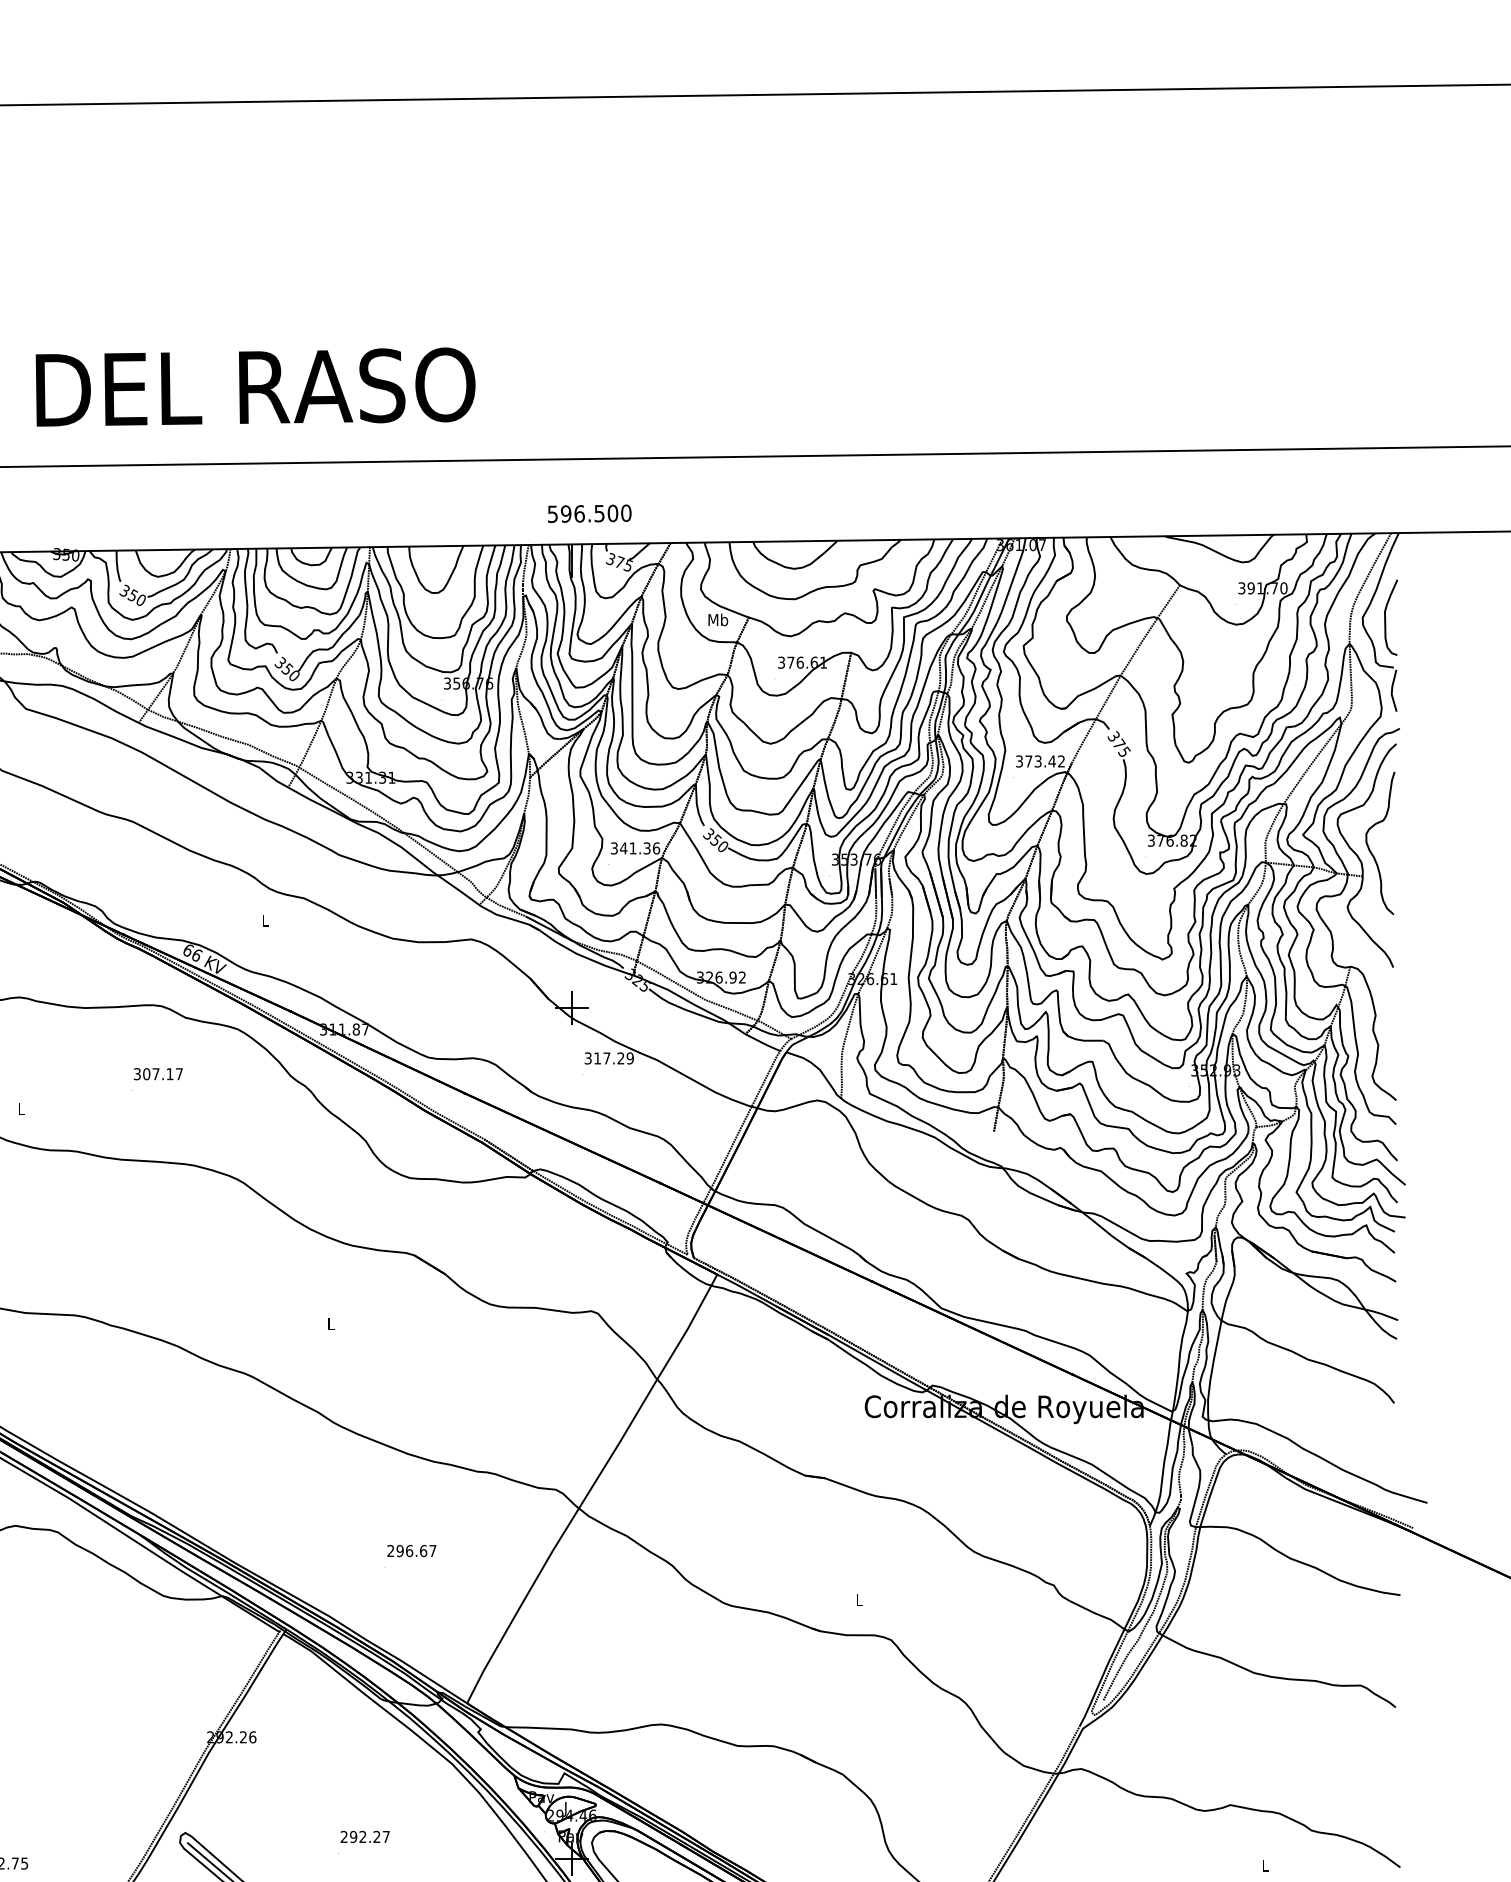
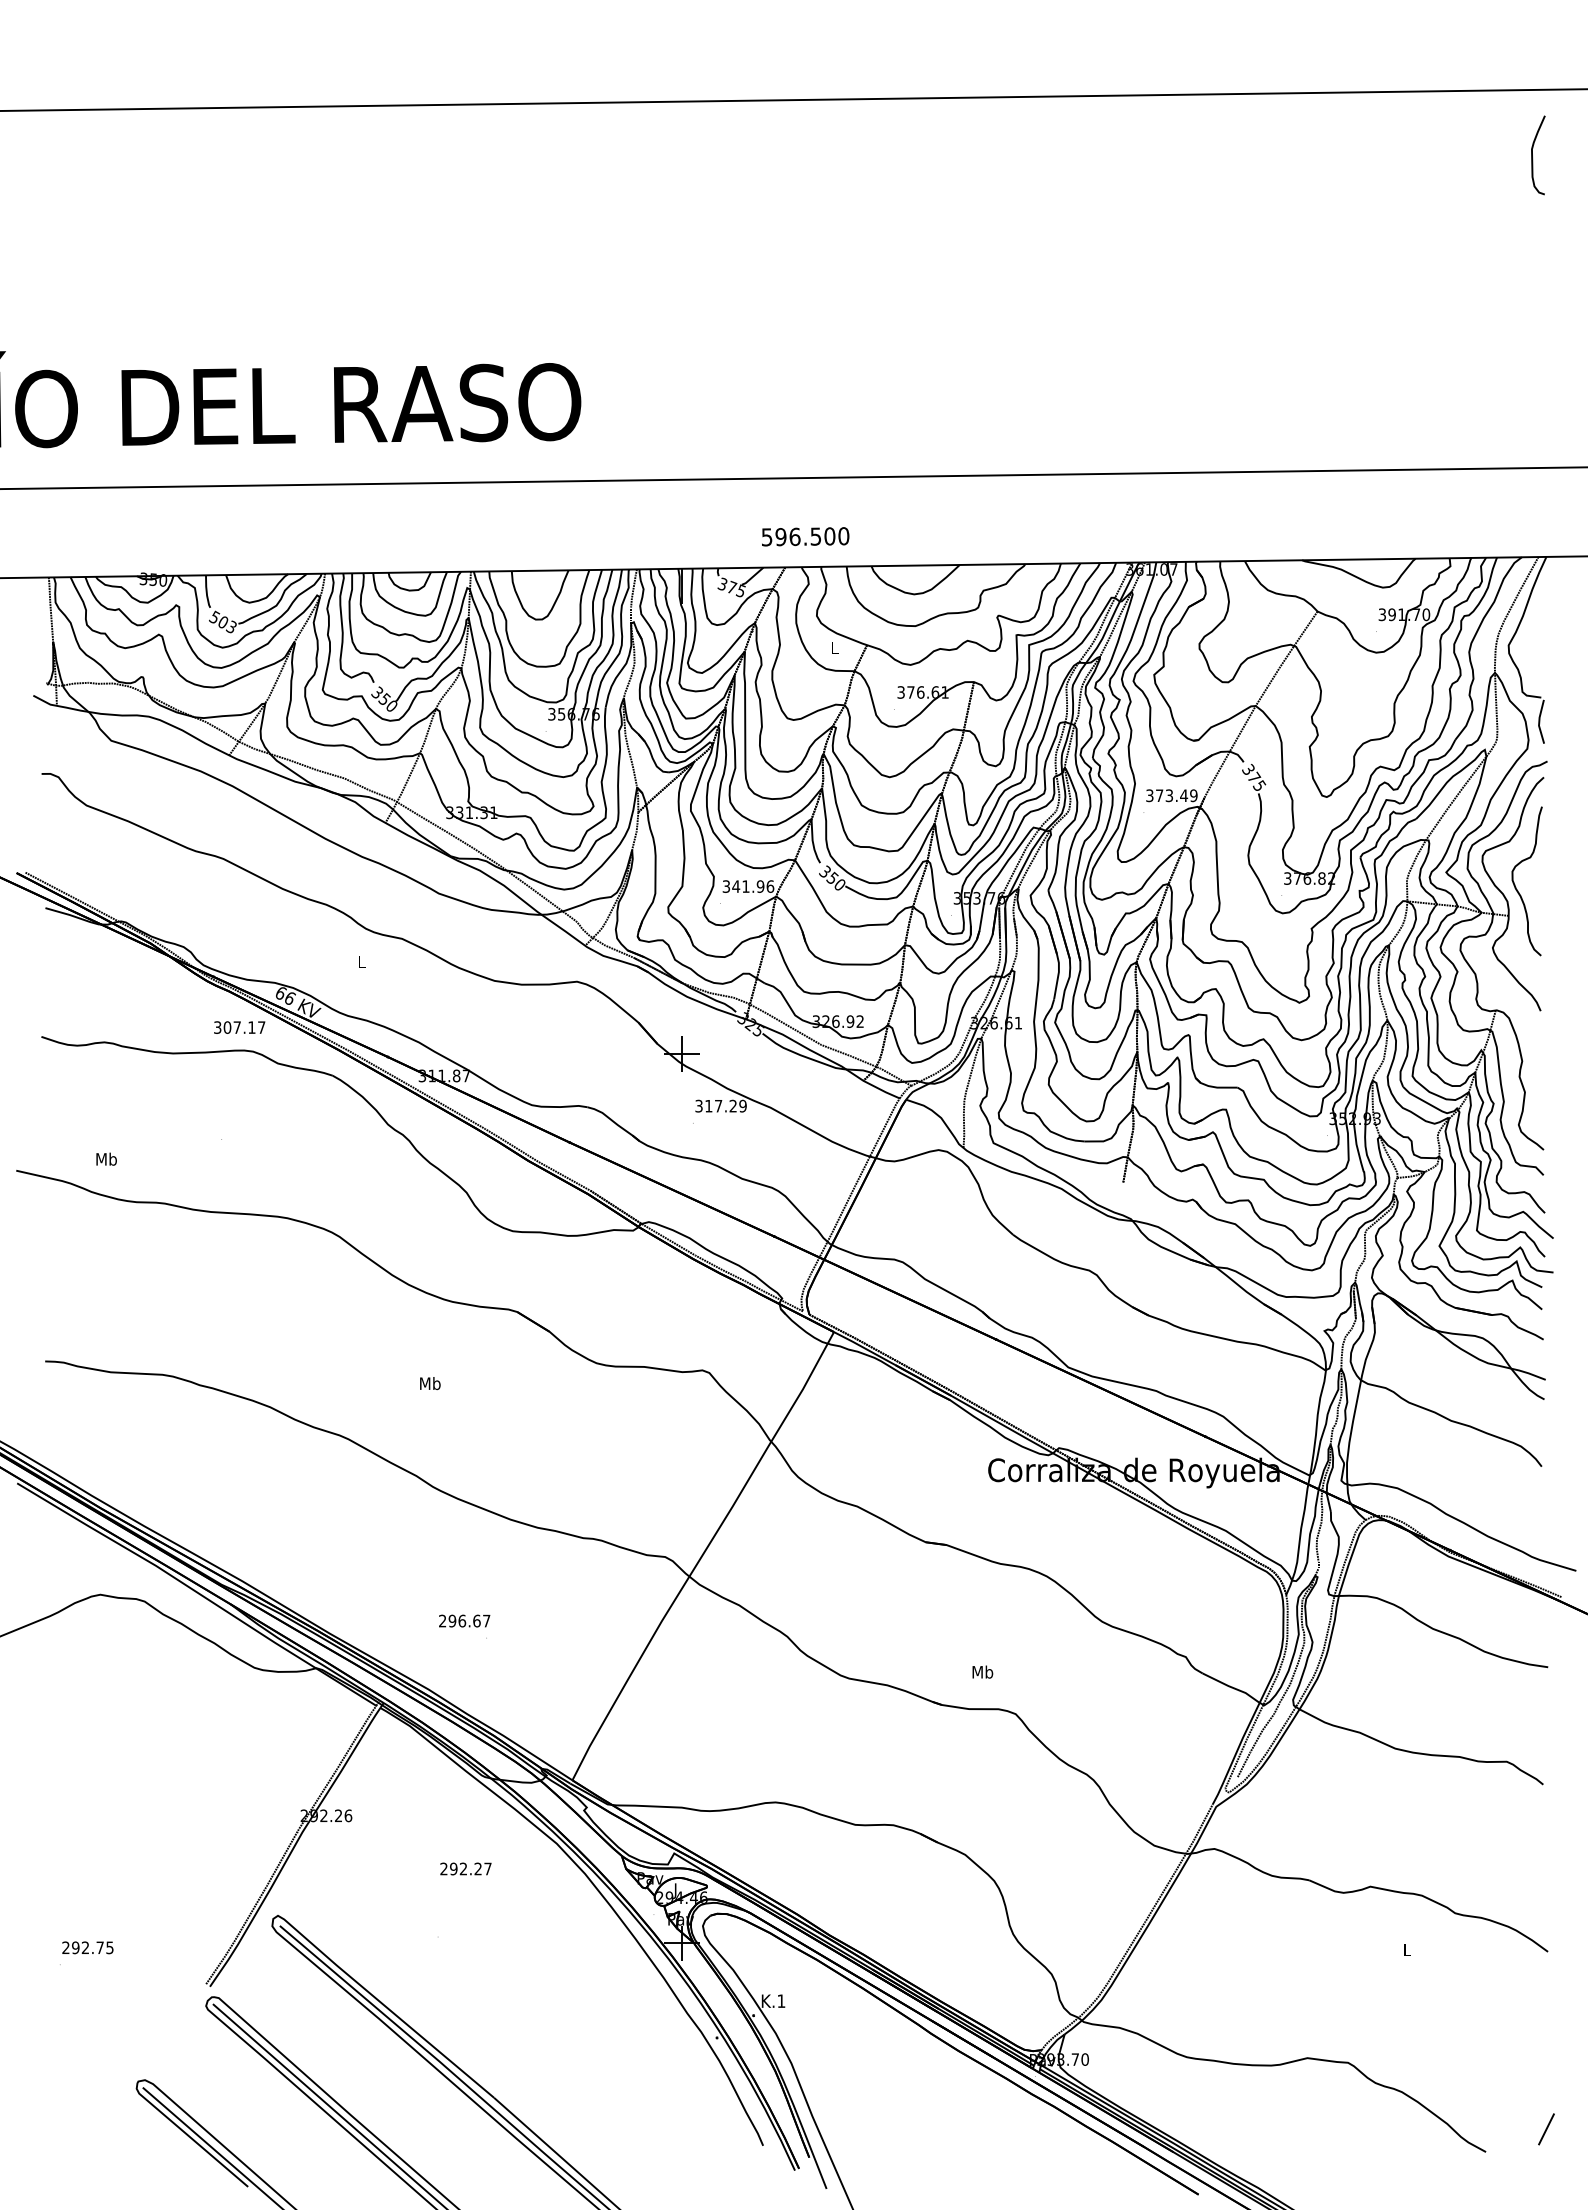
text: (589, 513) -> (805, 536), moved
text: (134, 594) -> (224, 621), 350 -> 503
text: (717, 619) -> (834, 647), Mb -> L
curve: (1386, 620) -> (1533, 158), moved
text: (1061, 761) -> (1193, 795), 373.42 -> 373.49
text: (647, 848) -> (760, 886), 341.36 -> 341.96
text: (158, 1074) -> (239, 1027), moved
text: (21, 1108) -> (106, 1158), L -> Mb
text: (331, 1323) -> (430, 1383), L -> Mb
text: (411, 1550) -> (464, 1620), moved
text: (859, 1599) -> (982, 1671), L -> Mb
text: (364, 1836) -> (465, 1868), moved

